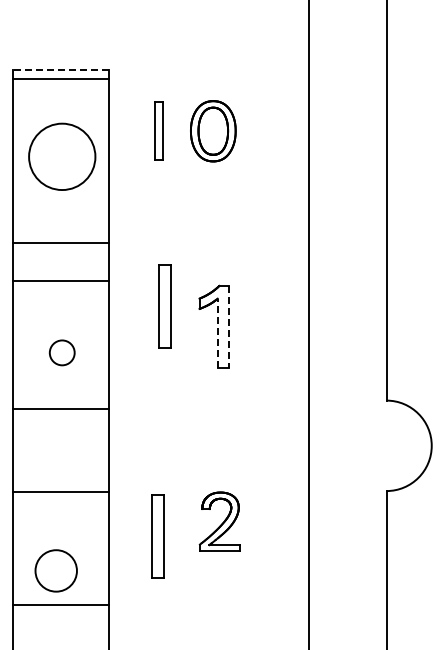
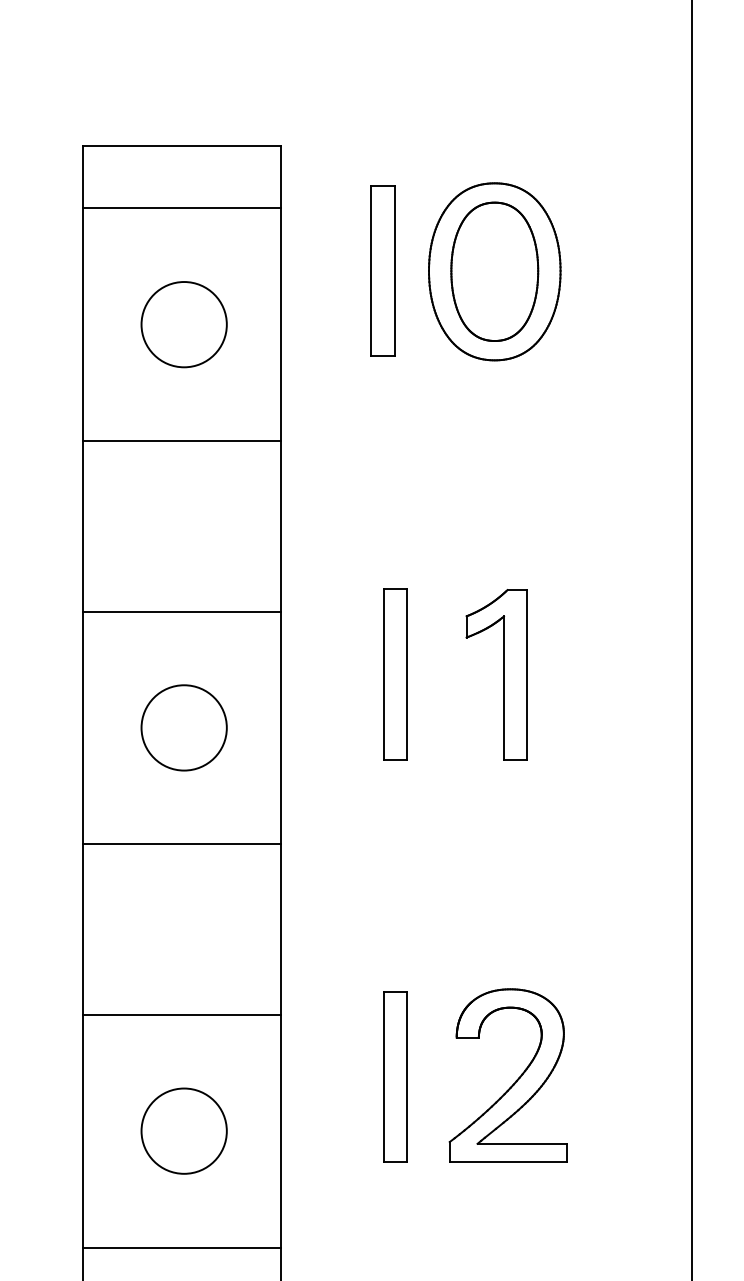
line: (60, 70) -> (180, 147), dashed -> solid
line: (61, 79) -> (182, 208), moved
part: (158, 130) -> (382, 270), size x1.43
part: (213, 131) -> (495, 272), size x1.43
circle: (61, 156) -> (182, 323), size x0.62
line: (61, 243) -> (182, 441), moved
line: (61, 281) -> (182, 611), moved
part: (164, 306) -> (394, 673), moved
line: (228, 327) -> (526, 675), dashed -> solid
line: (217, 333) -> (503, 688), dashed -> solid
circle: (61, 352) -> (182, 727), size x1.67
part: (219, 521) -> (507, 1074), size x1.43
part: (157, 536) -> (394, 1076), moved
circle: (55, 570) -> (182, 1130), moved

